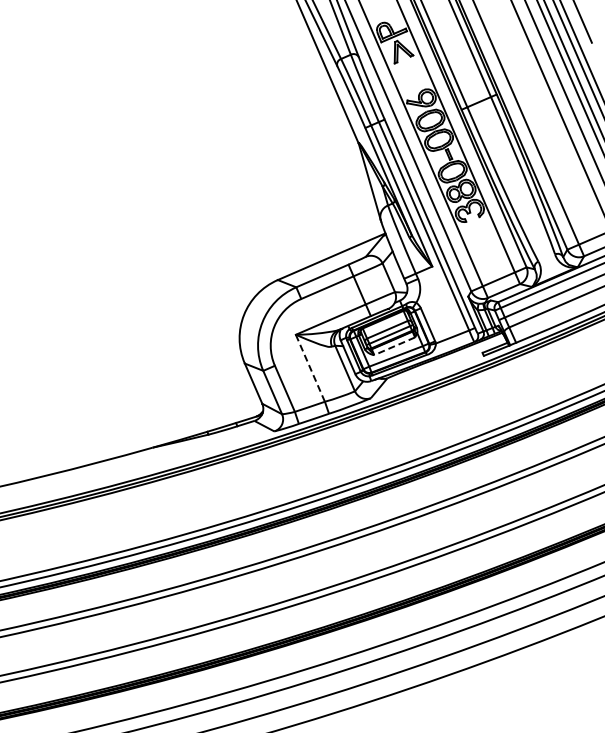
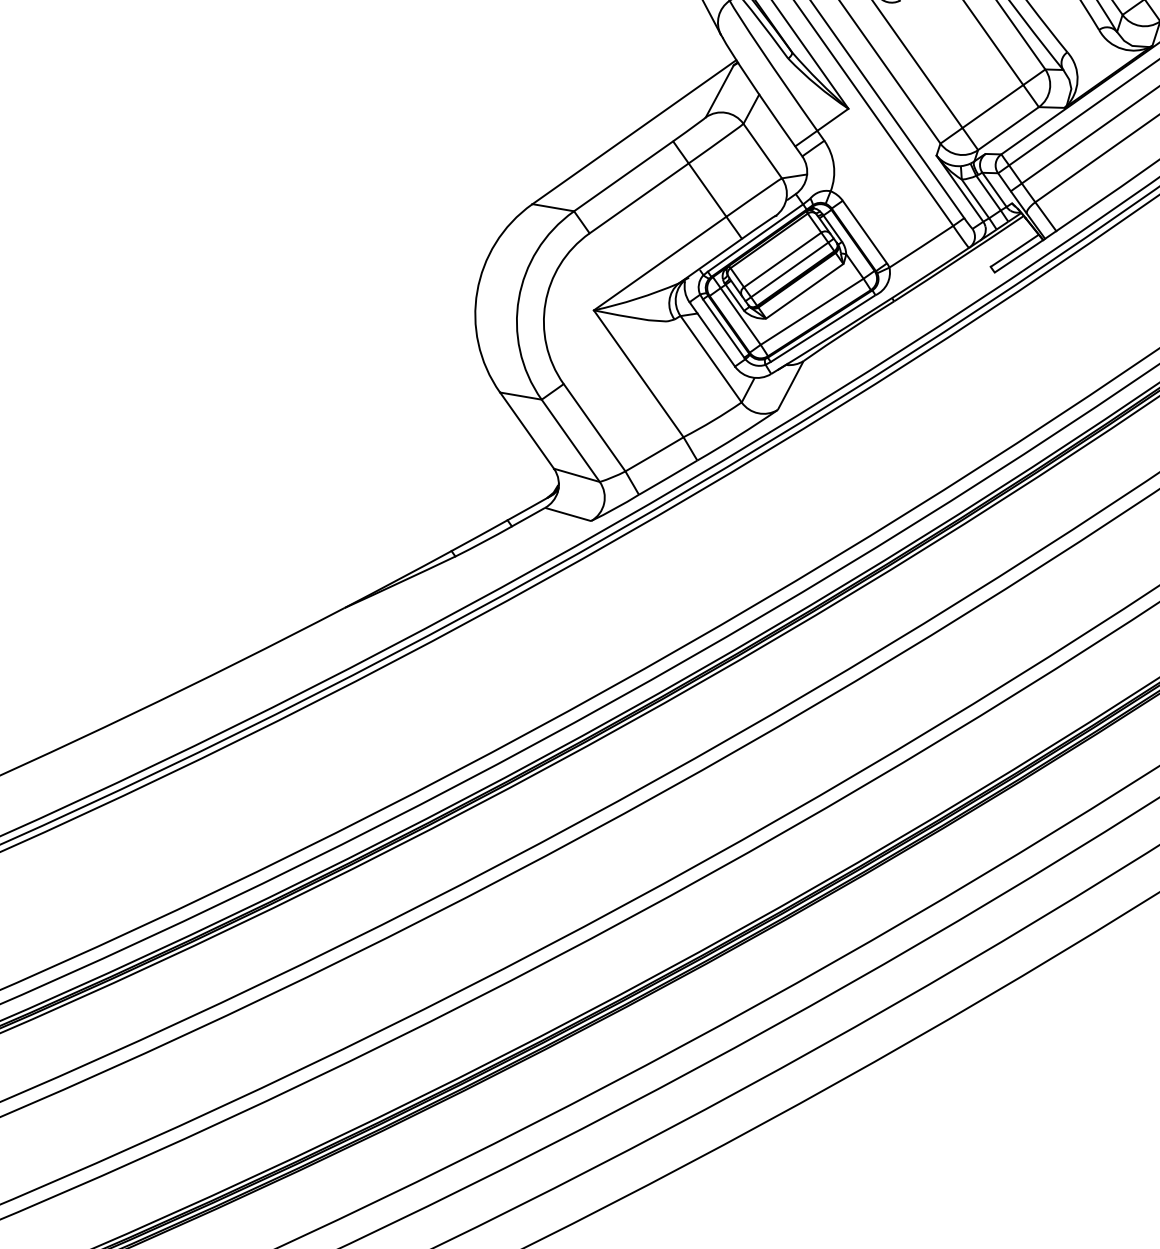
line: (394, 346) -> (804, 291), dashed -> solid
line: (310, 367) -> (638, 372), dashed -> solid

